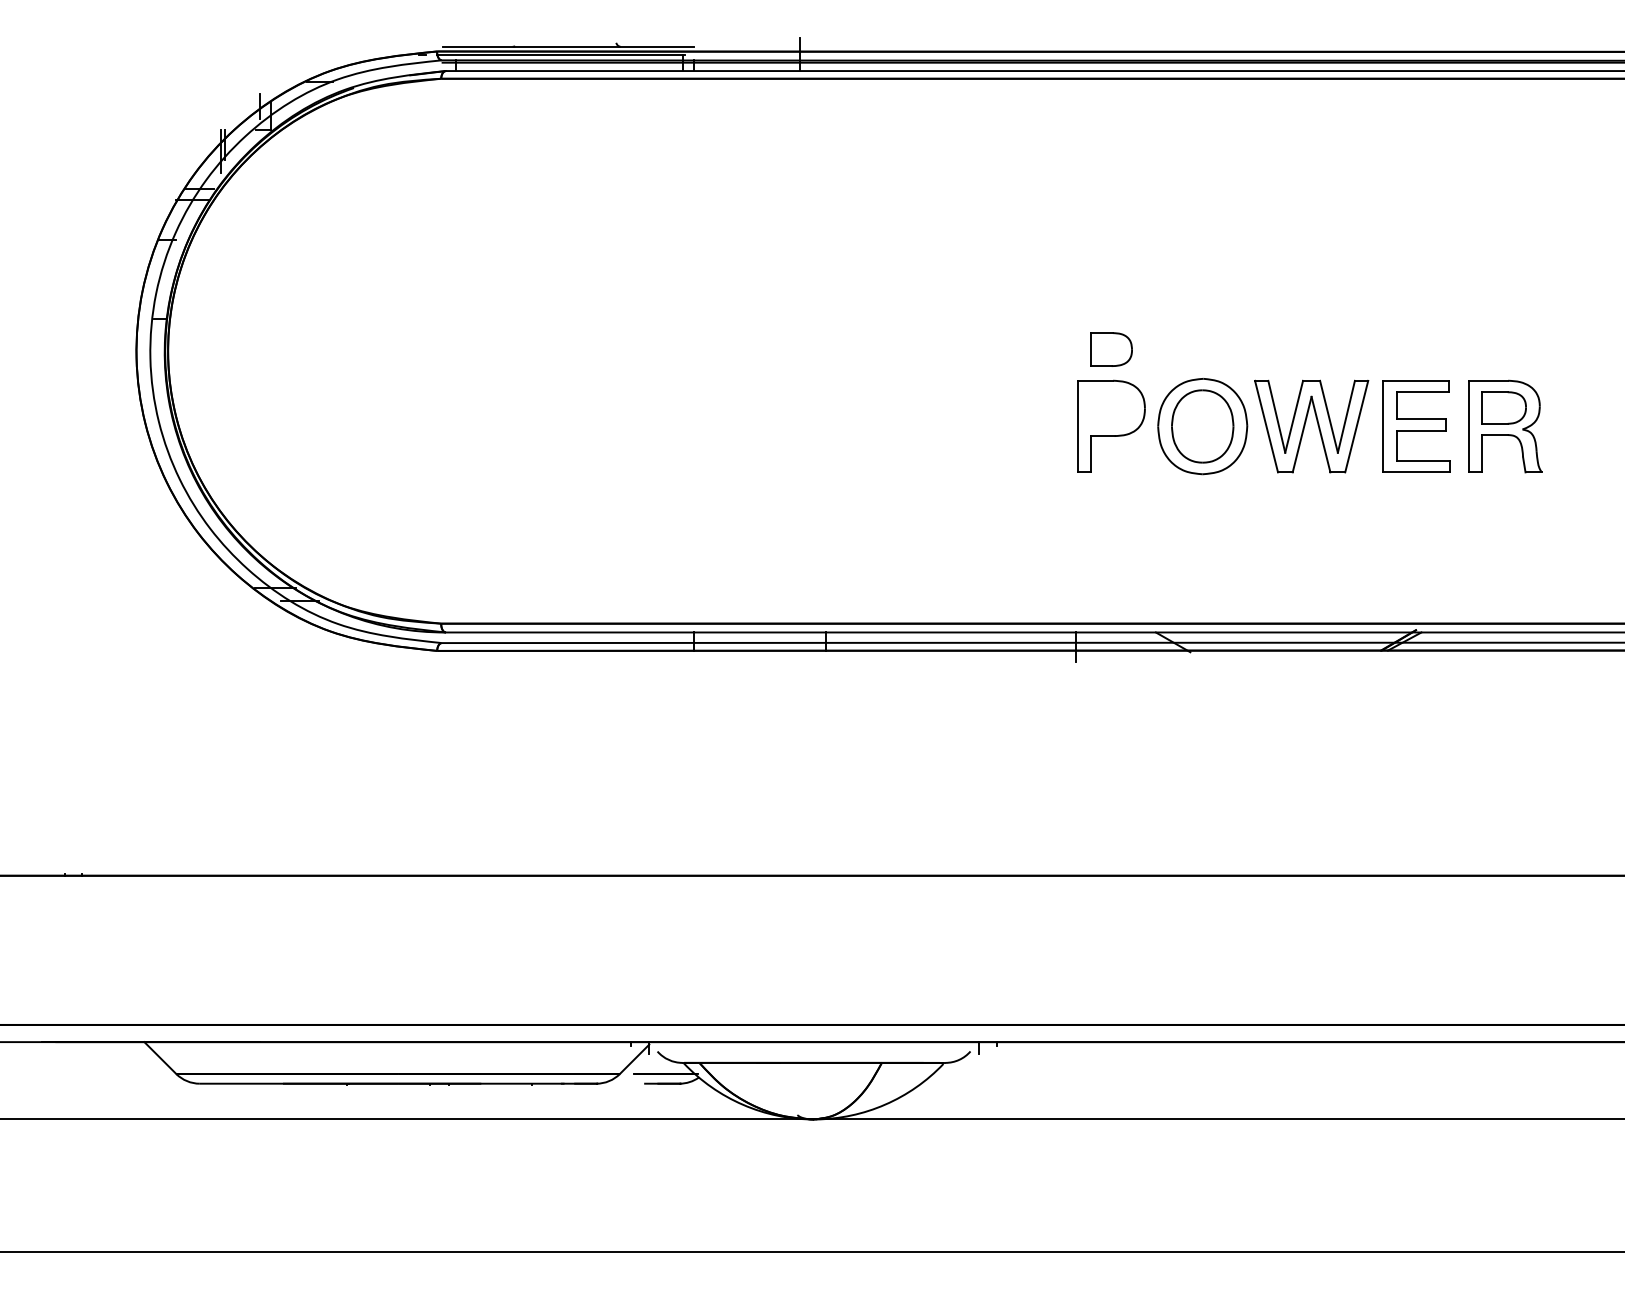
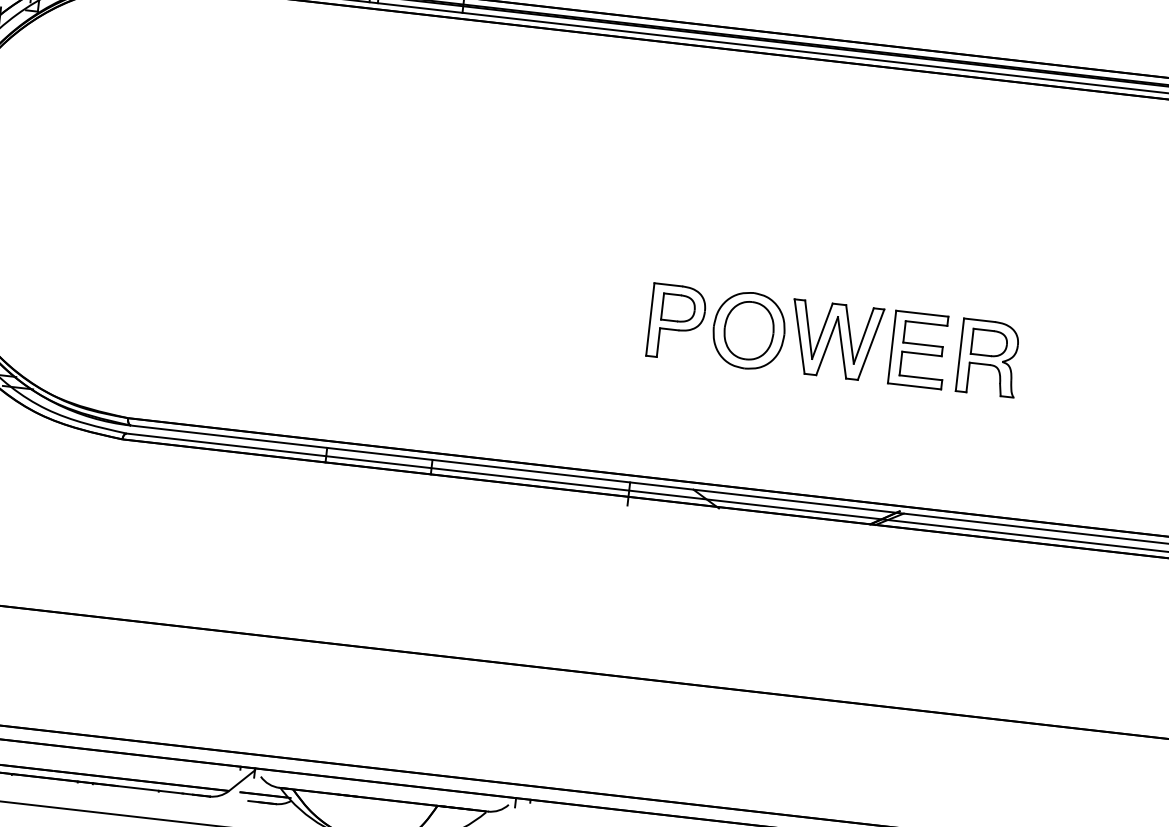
part: (1111, 349) -> (678, 308), moved

